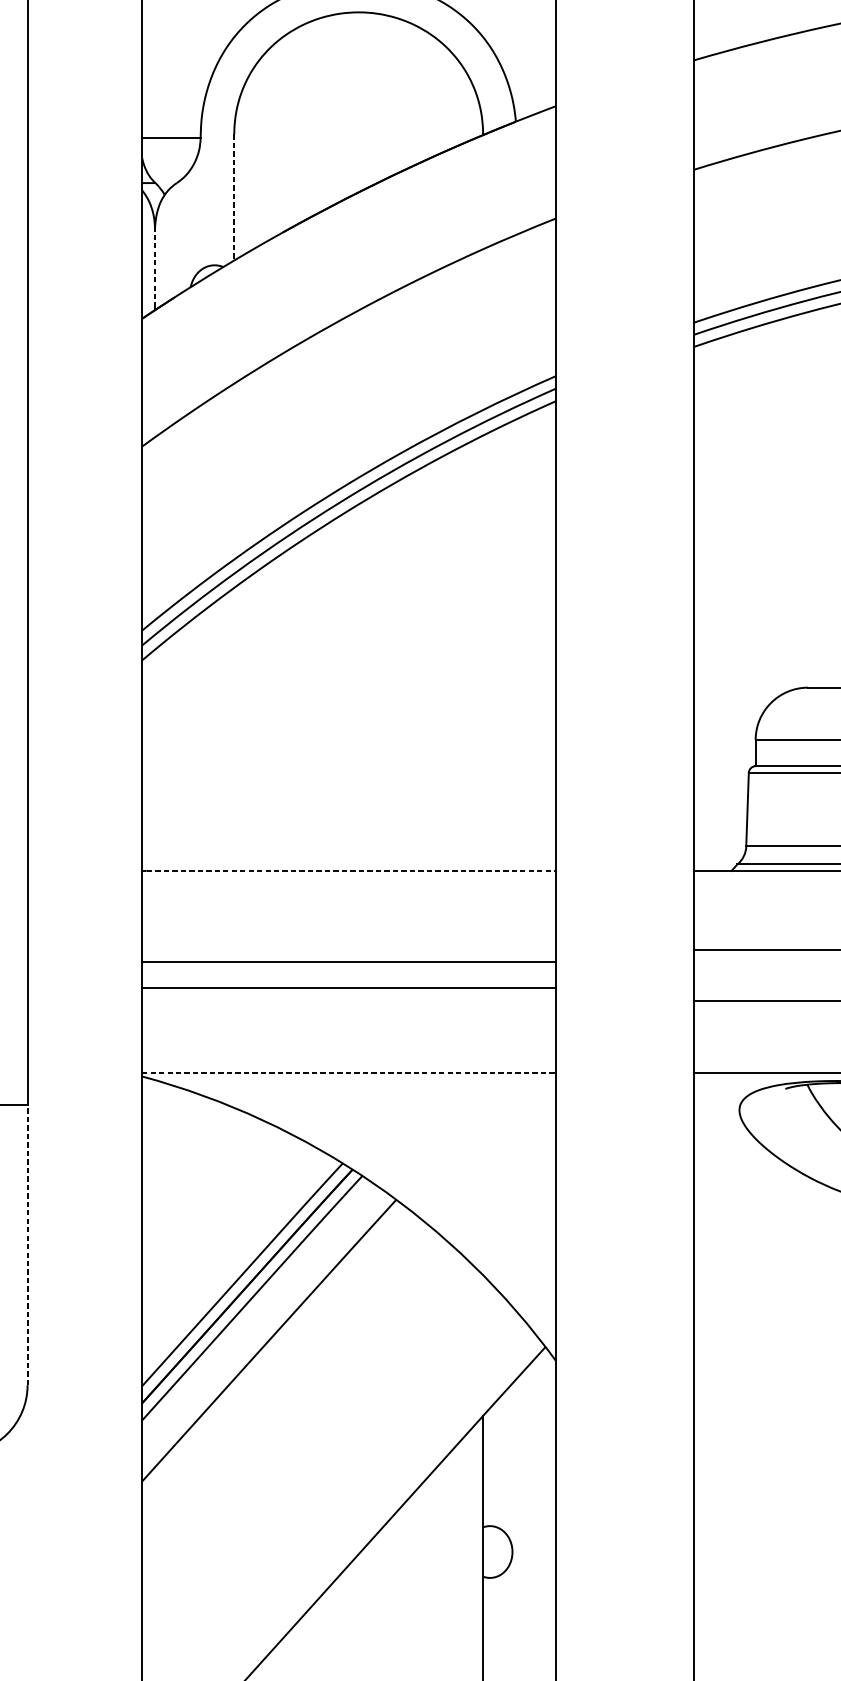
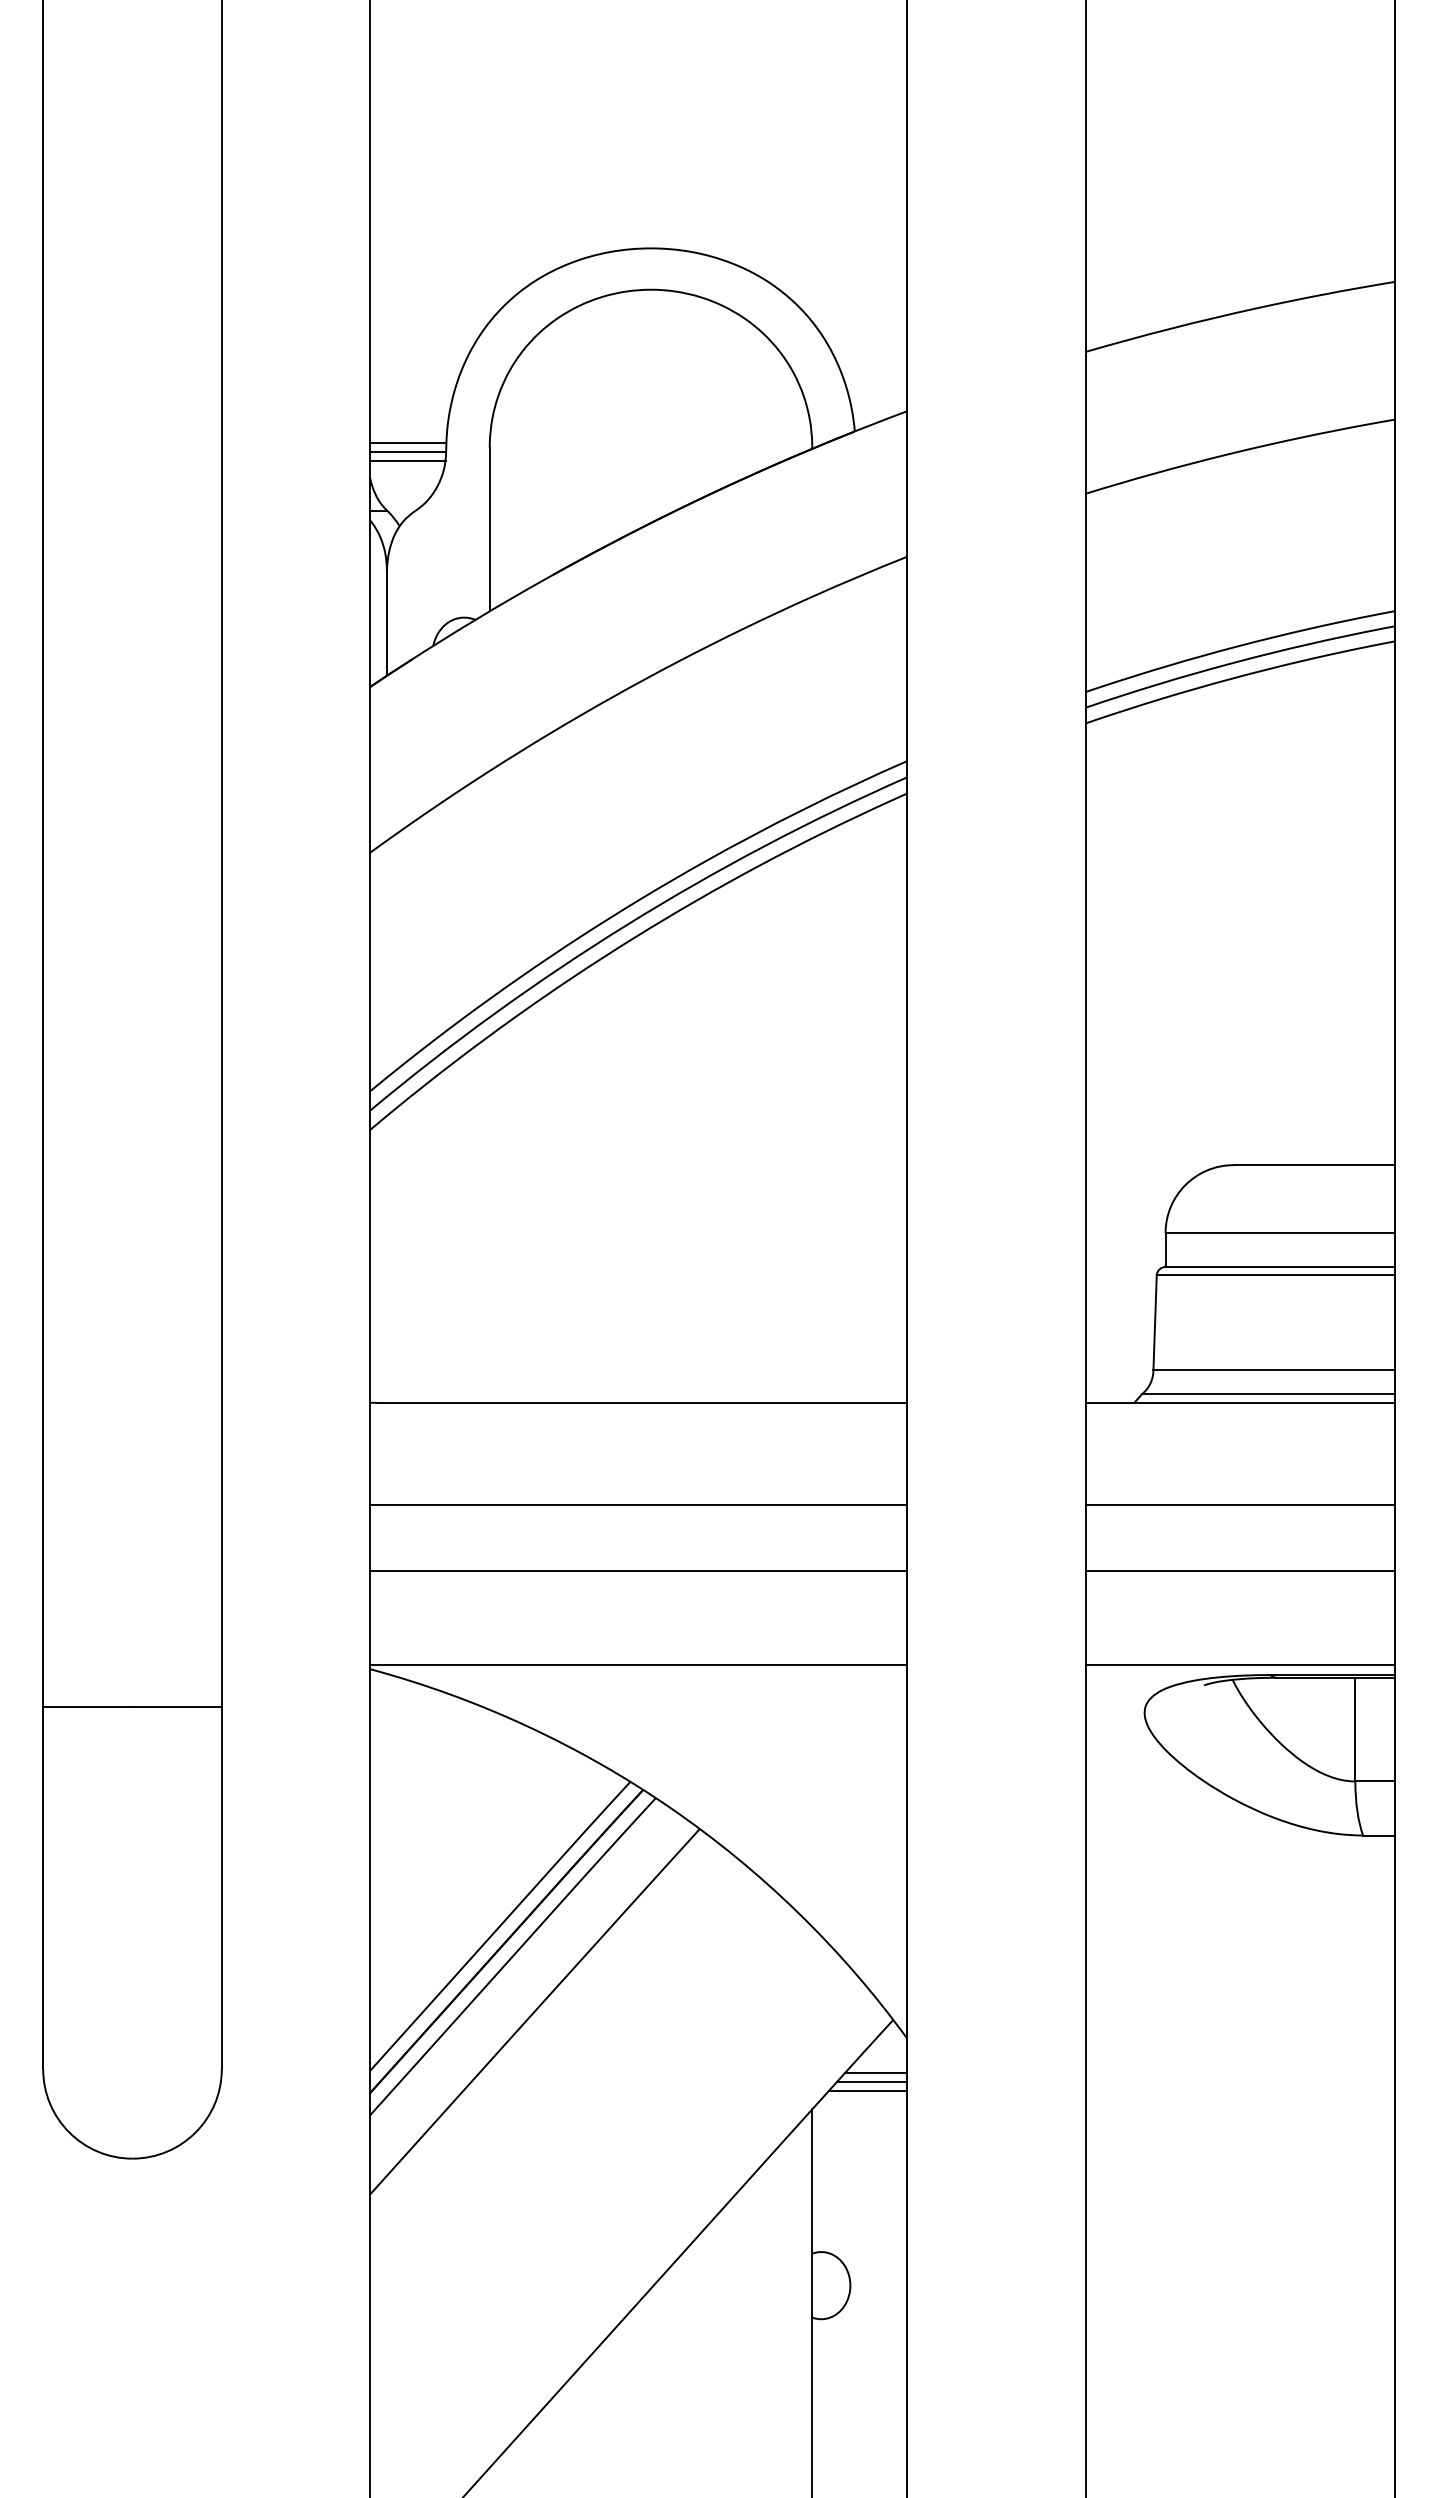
line: (171, 130) -> (408, 443), added
line: (170, 144) -> (407, 460), added
line: (234, 197) -> (489, 529), dashed -> solid
line: (154, 268) -> (386, 621), dashed -> solid
line: (352, 870) -> (642, 1402), dashed -> solid
line: (349, 961) -> (638, 1570), moved
line: (349, 988) -> (638, 1505), moved
line: (349, 1073) -> (639, 1665), dashed -> solid
line: (27, 1244) -> (221, 1887), dashed -> solid
line: (531, 1388) -> (875, 2073), added
line: (528, 1394) -> (871, 2081), added
line: (526, 1401) -> (868, 2090), added

